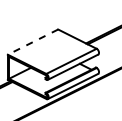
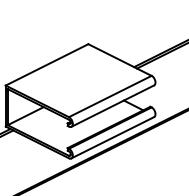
line: (32, 42) -> (46, 65), dashed -> solid

